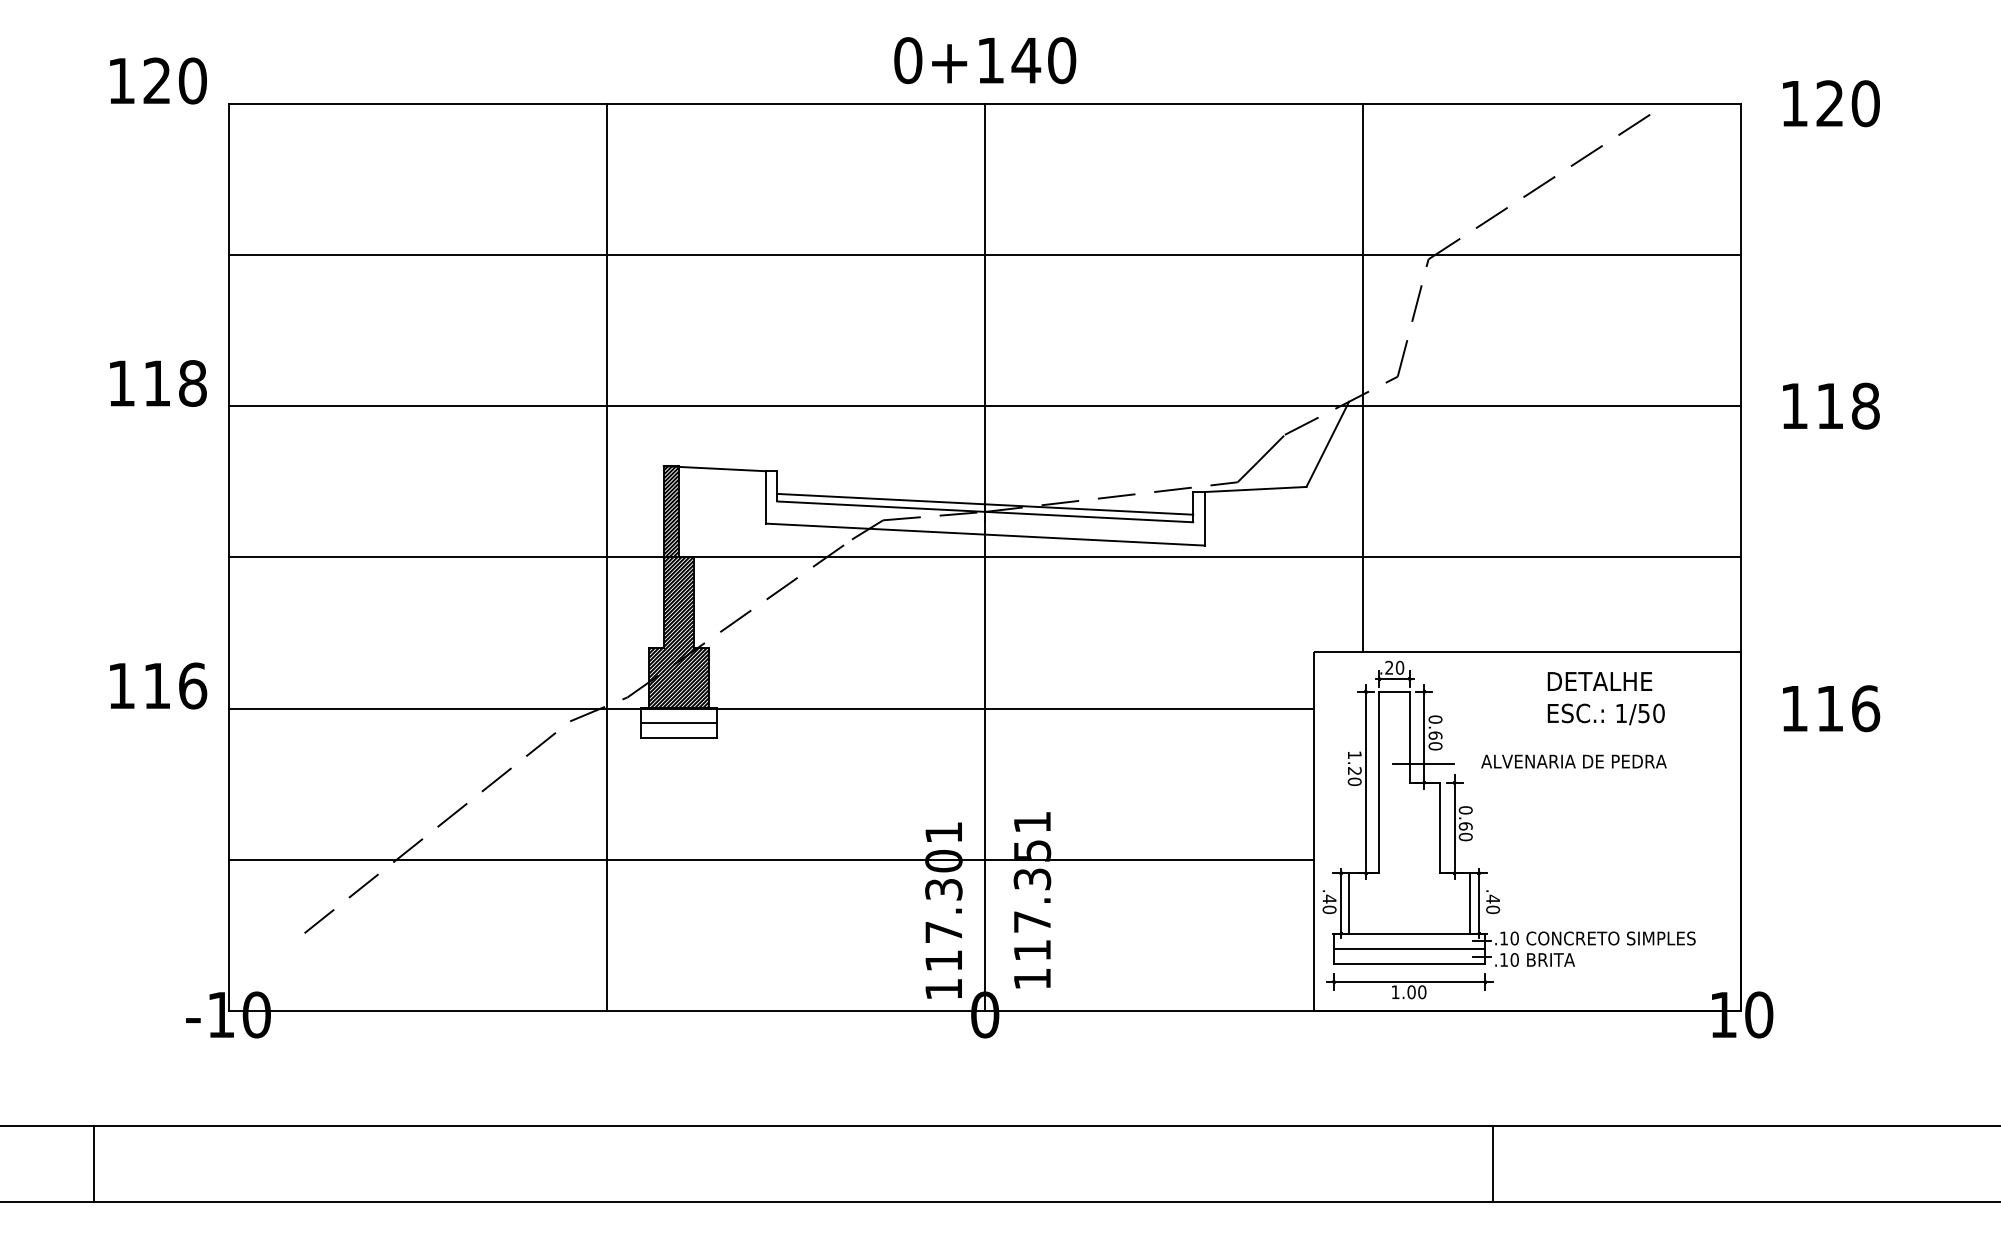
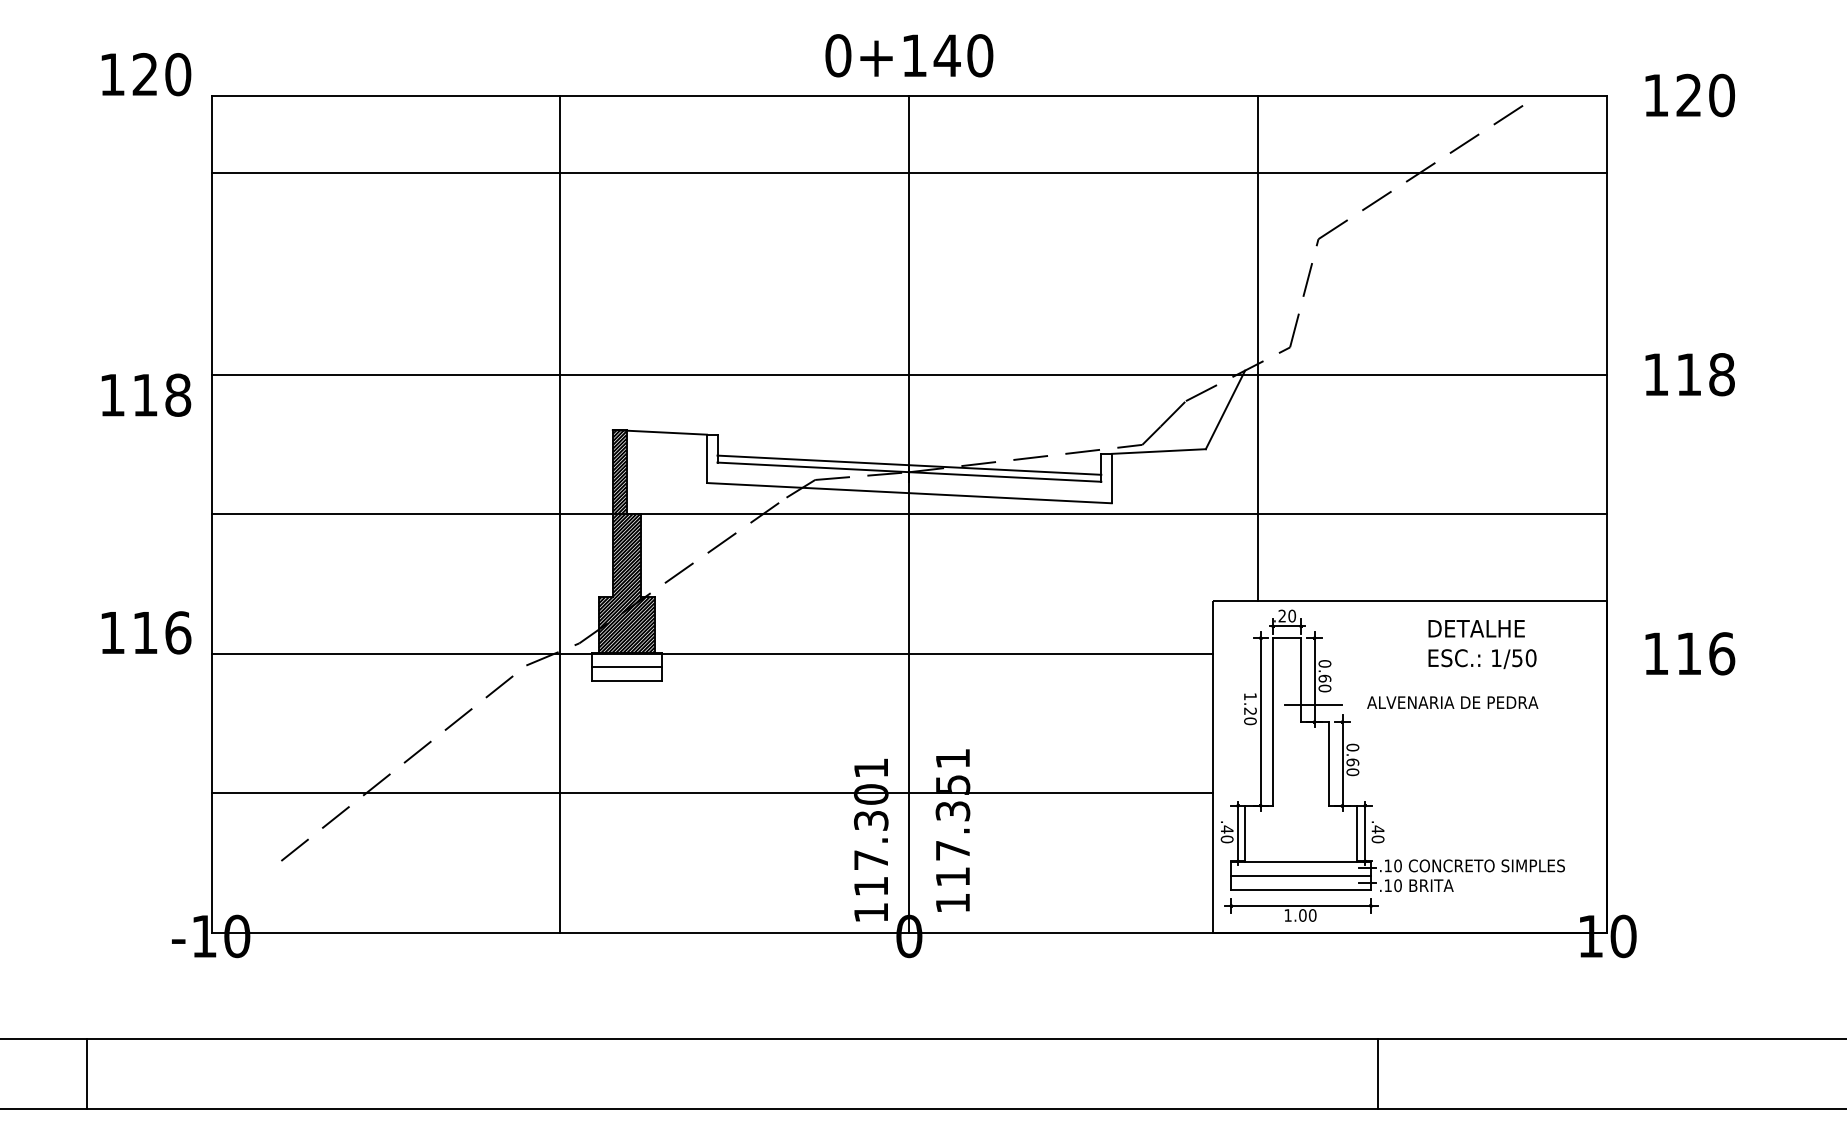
line: (985, 254) -> (909, 172), moved
text: (158, 383) -> (146, 395), moved

